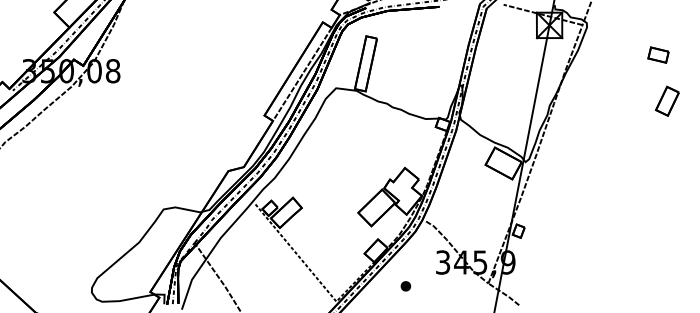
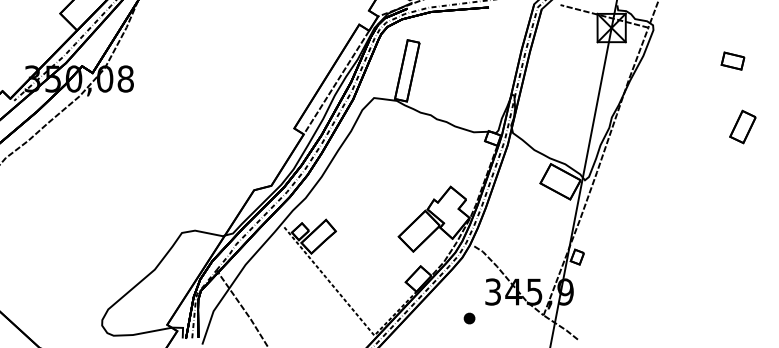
part: (667, 100) -> (742, 126), moved
part: (405, 286) -> (469, 318), moved

